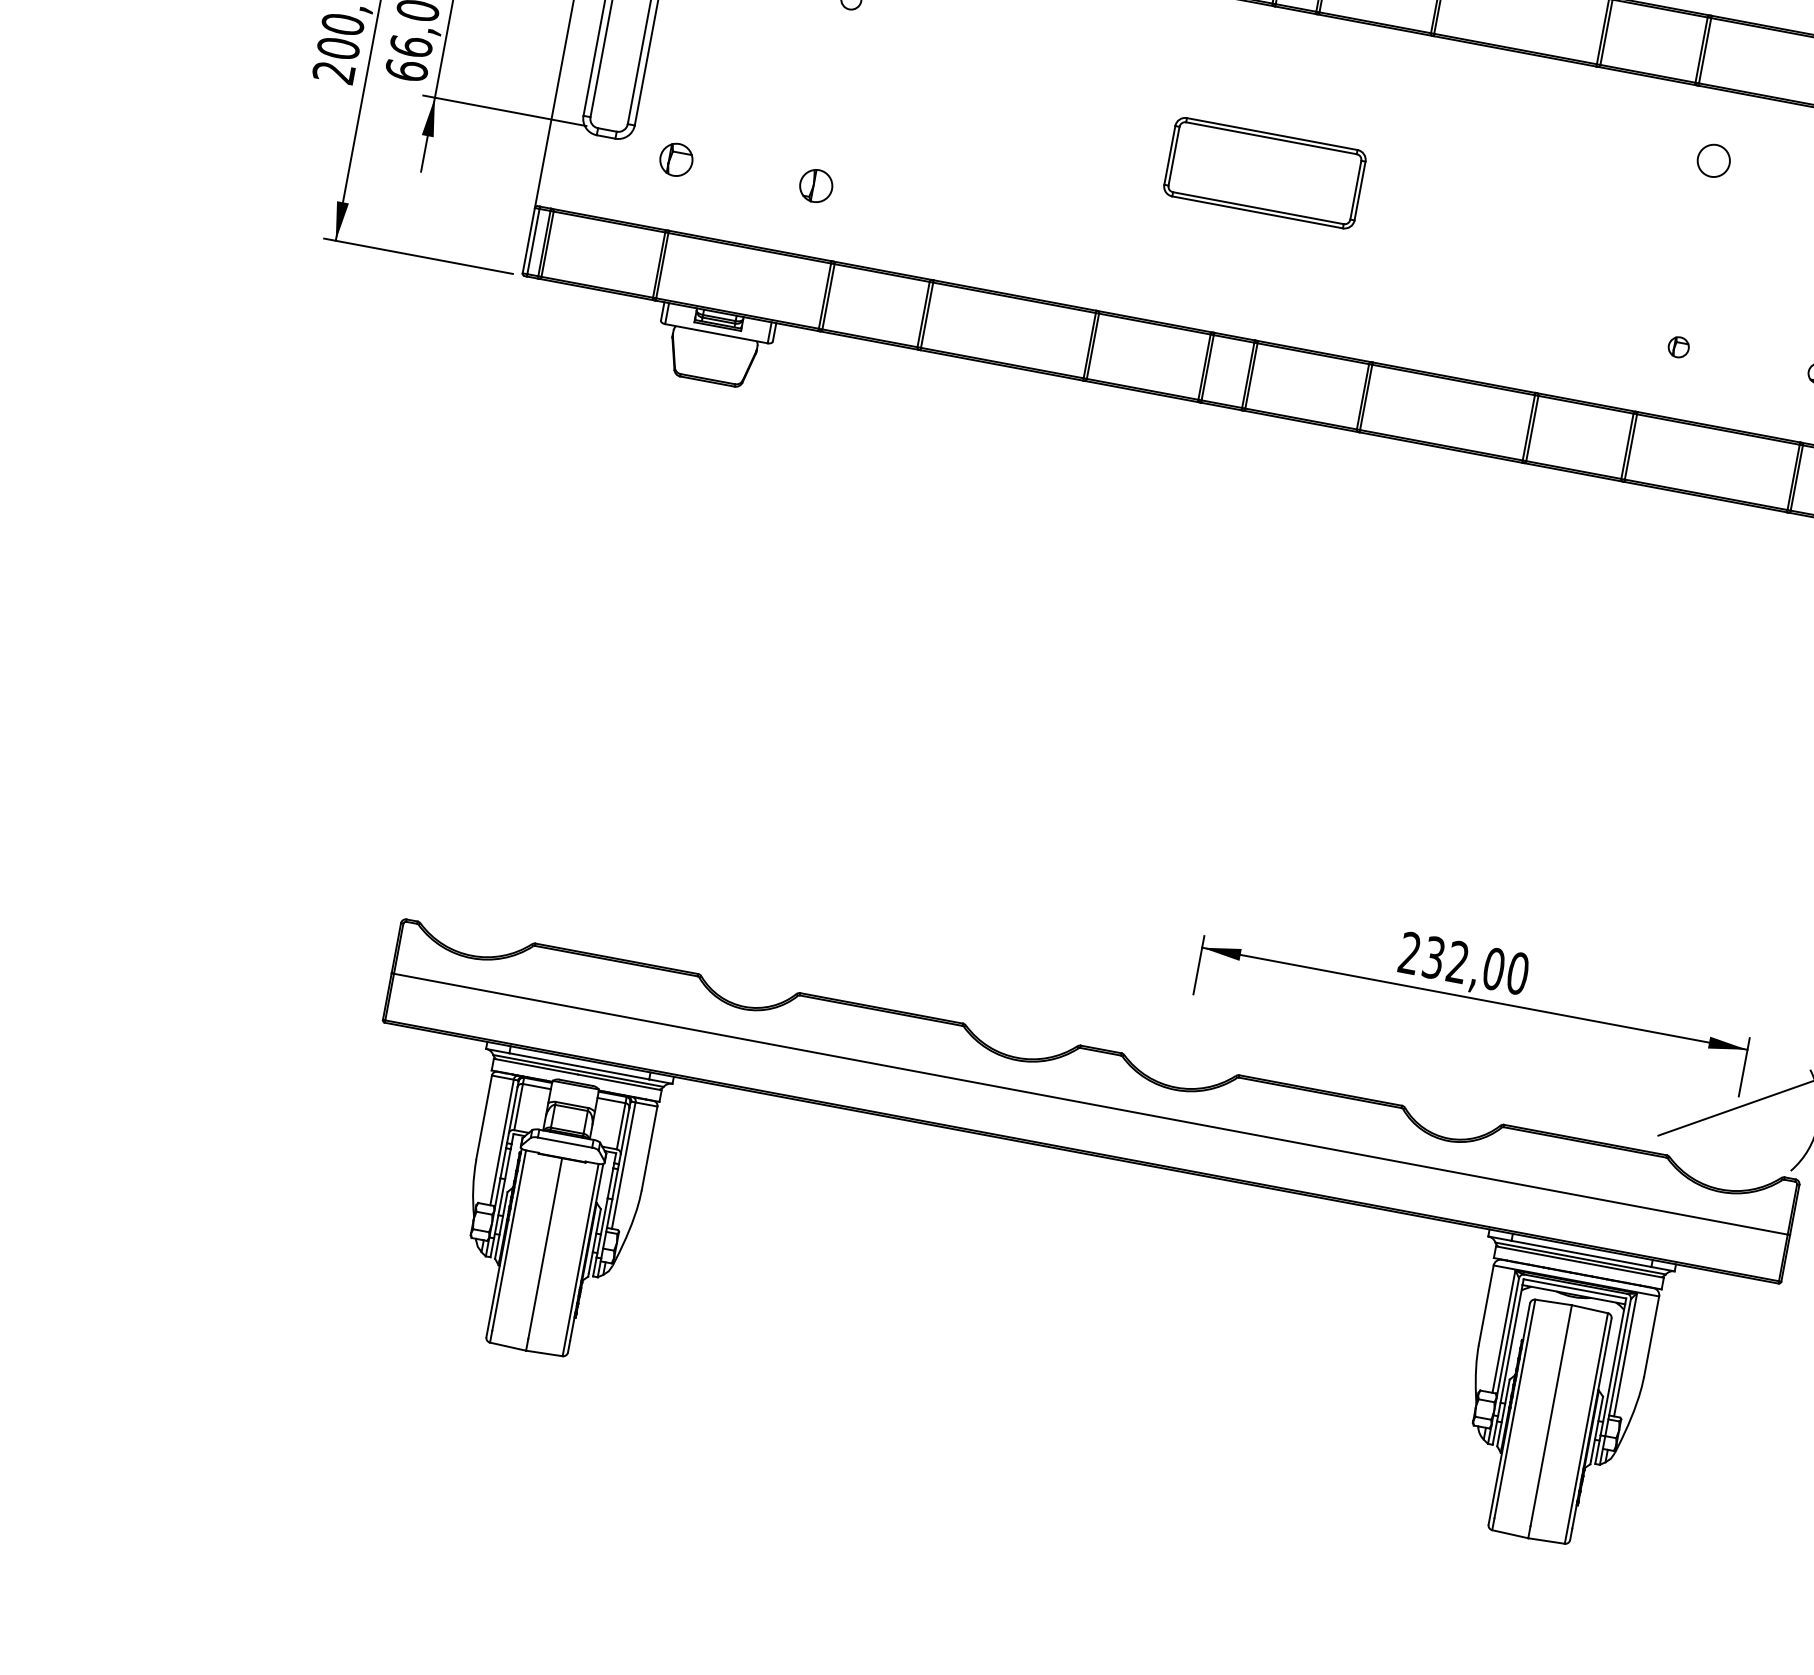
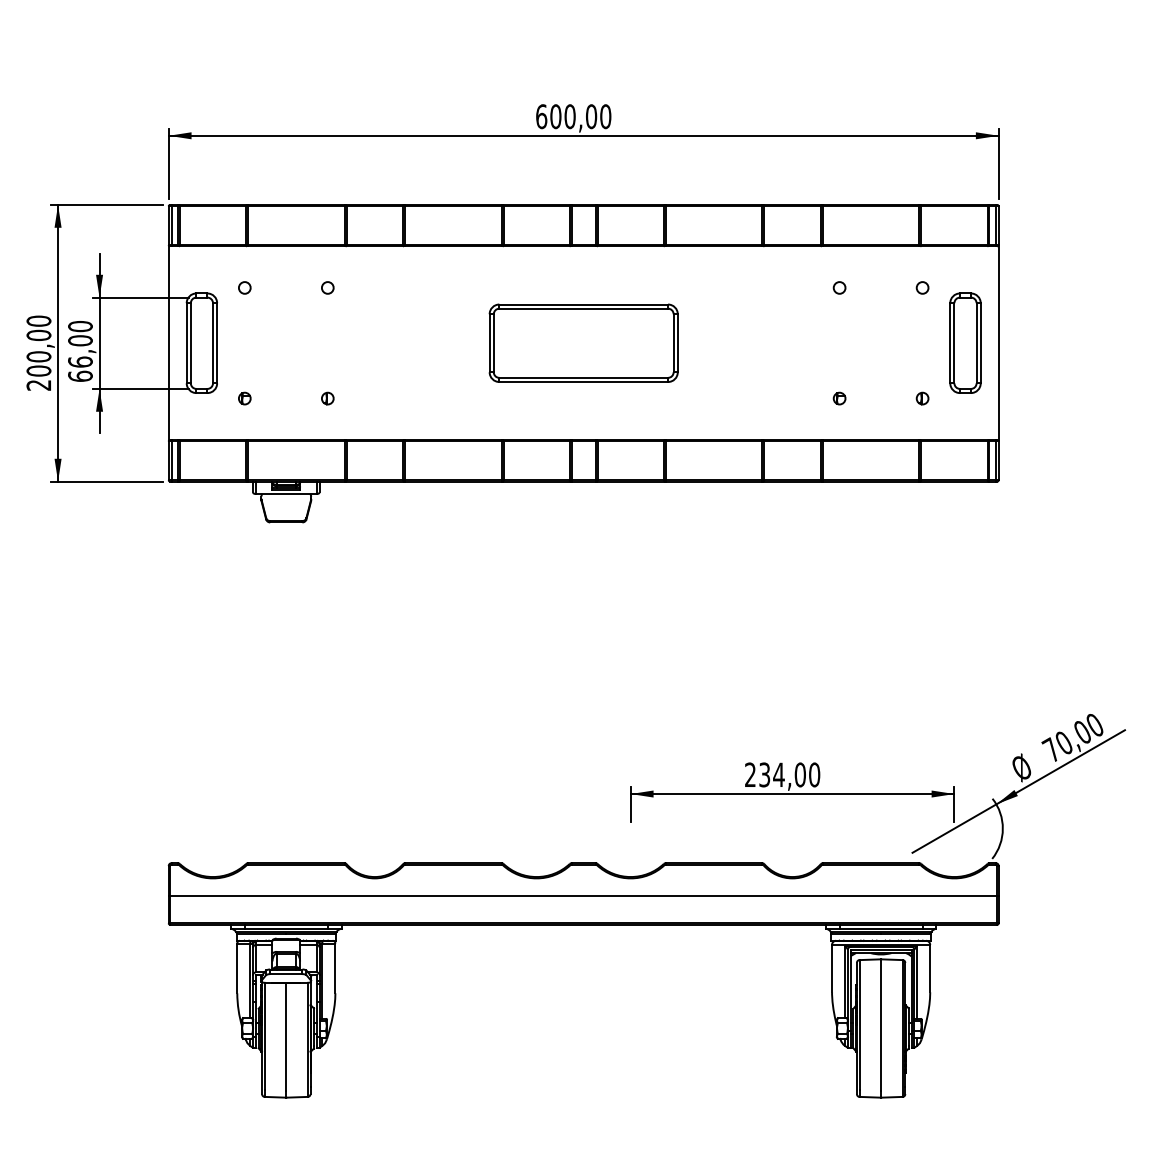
part: (676, 159) -> (244, 398), size x0.62
circle: (1713, 160) -> (839, 287), size x0.62
part: (1264, 172) -> (583, 342), size x1.67
part: (815, 185) -> (327, 398), size x0.62
text: (1457, 961) -> (778, 774), 232,00 -> 234,00

